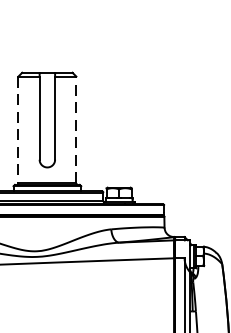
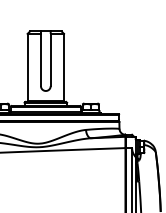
line: (18, 130) -> (27, 67), dashed -> solid
line: (77, 130) -> (64, 67), dashed -> solid

